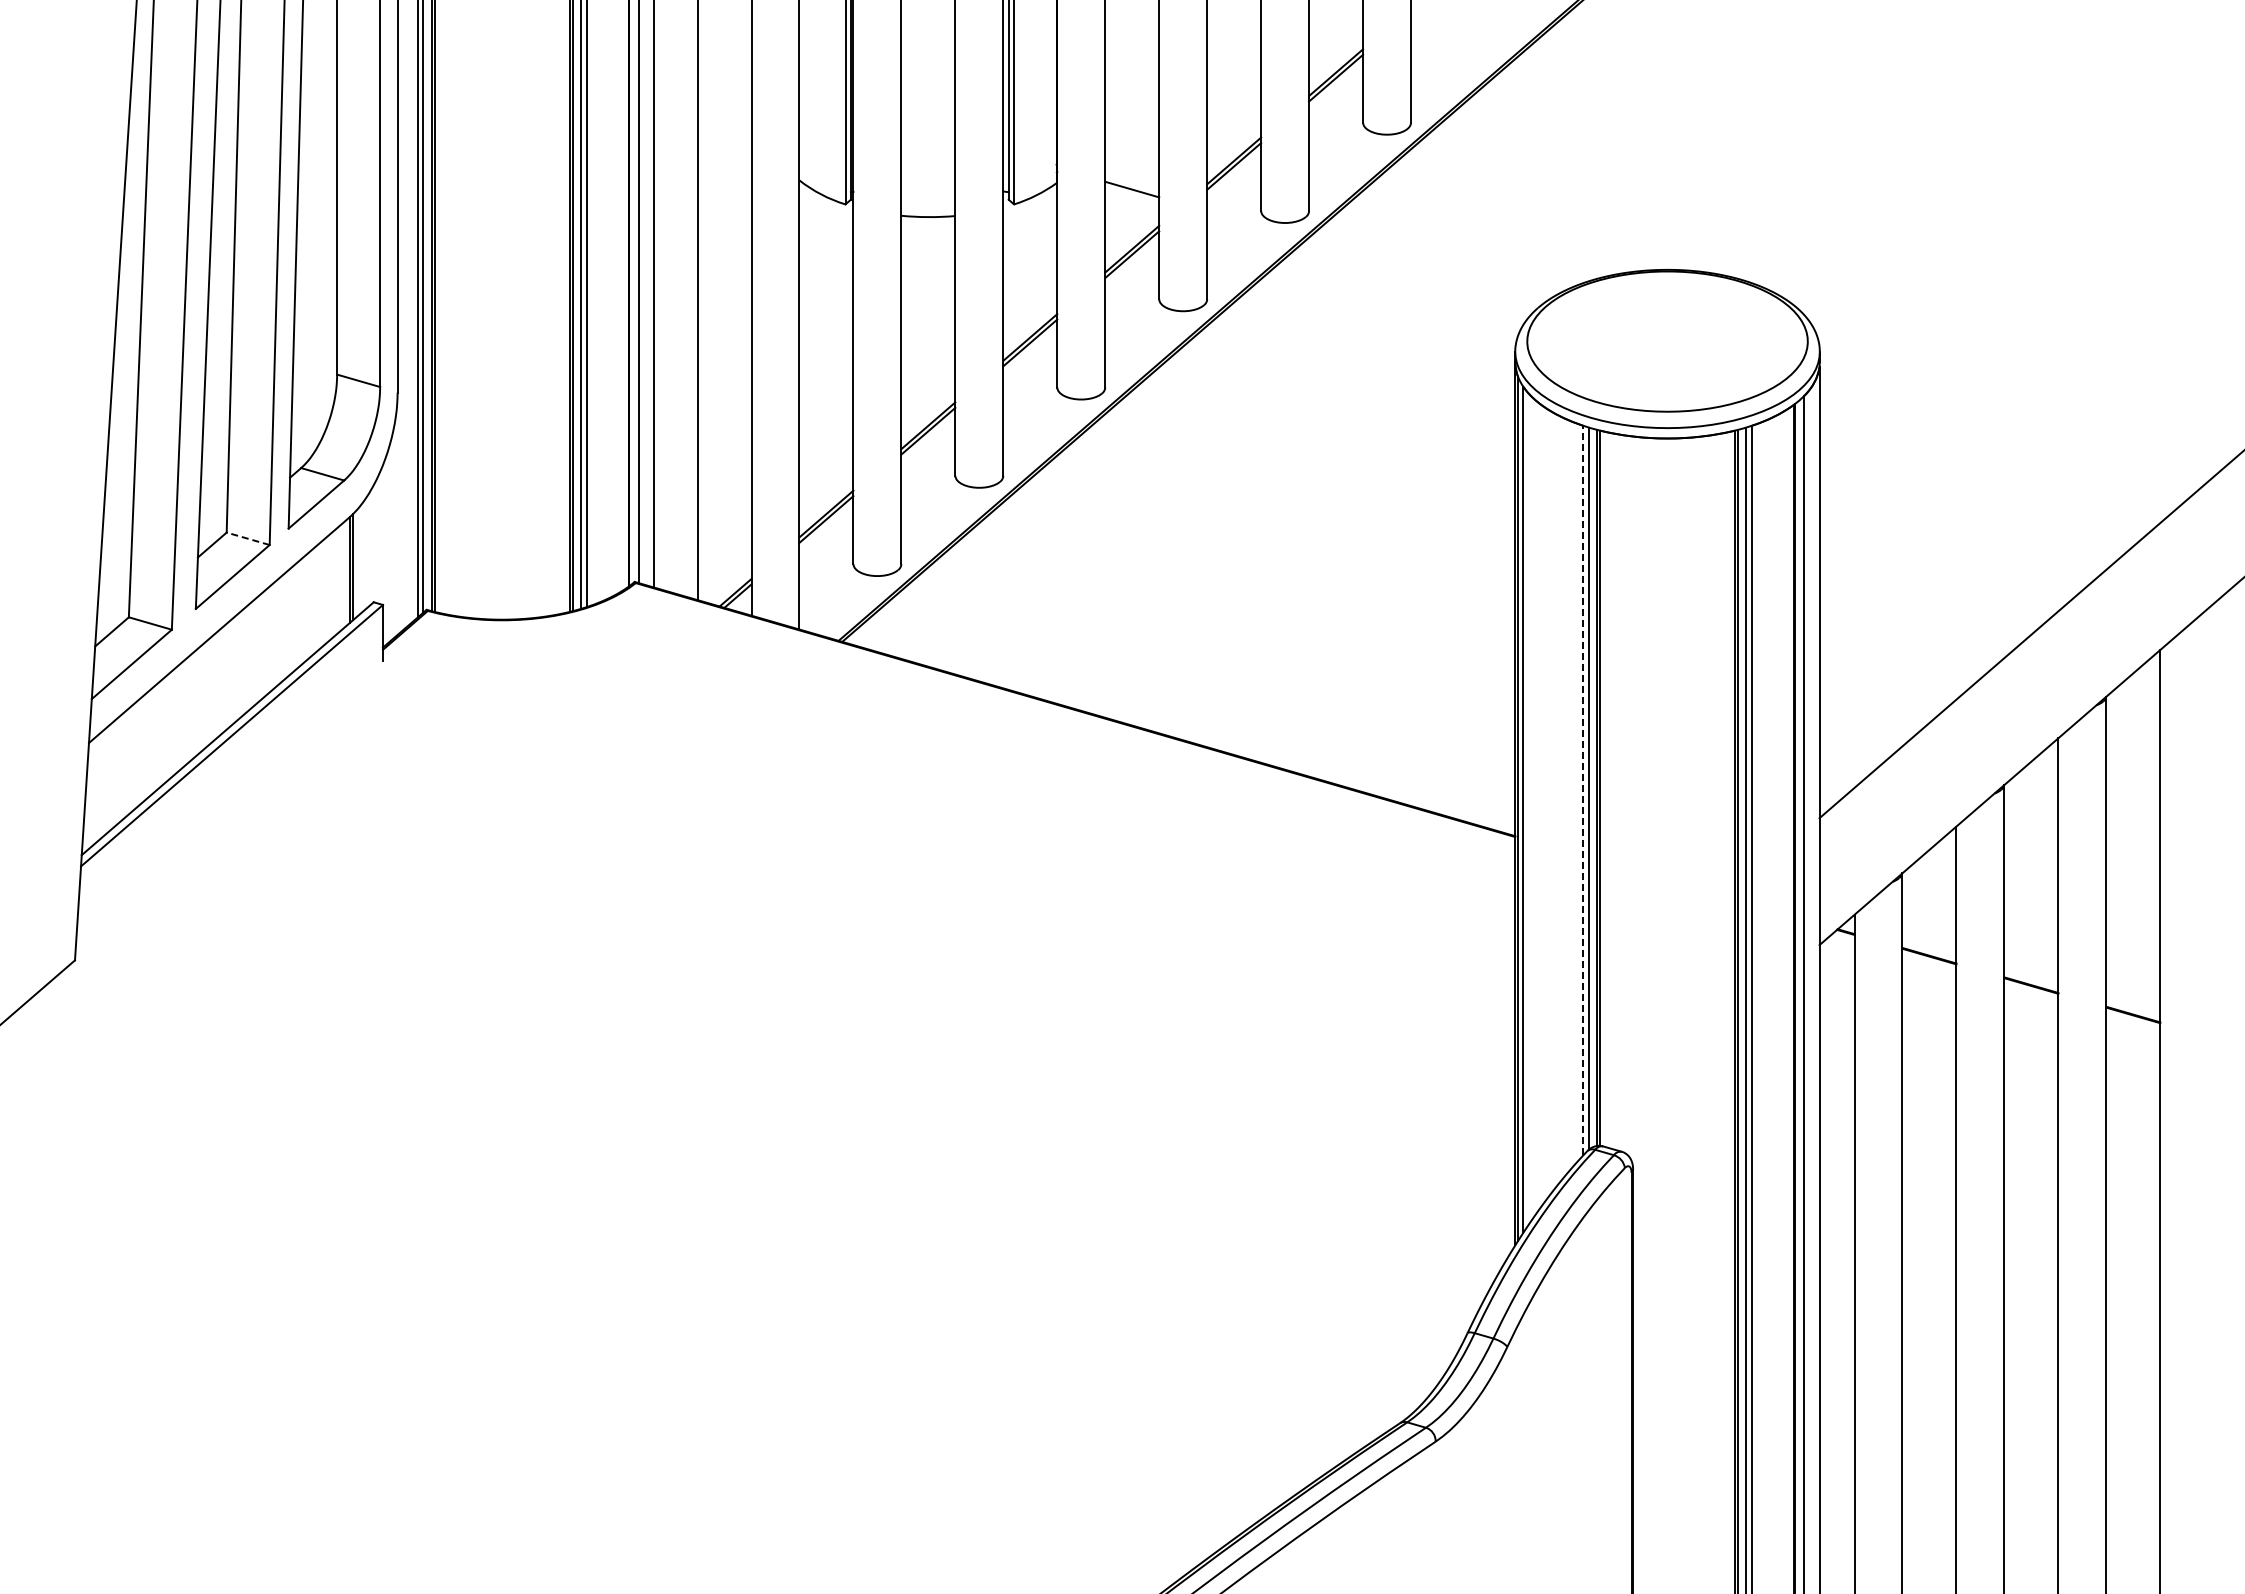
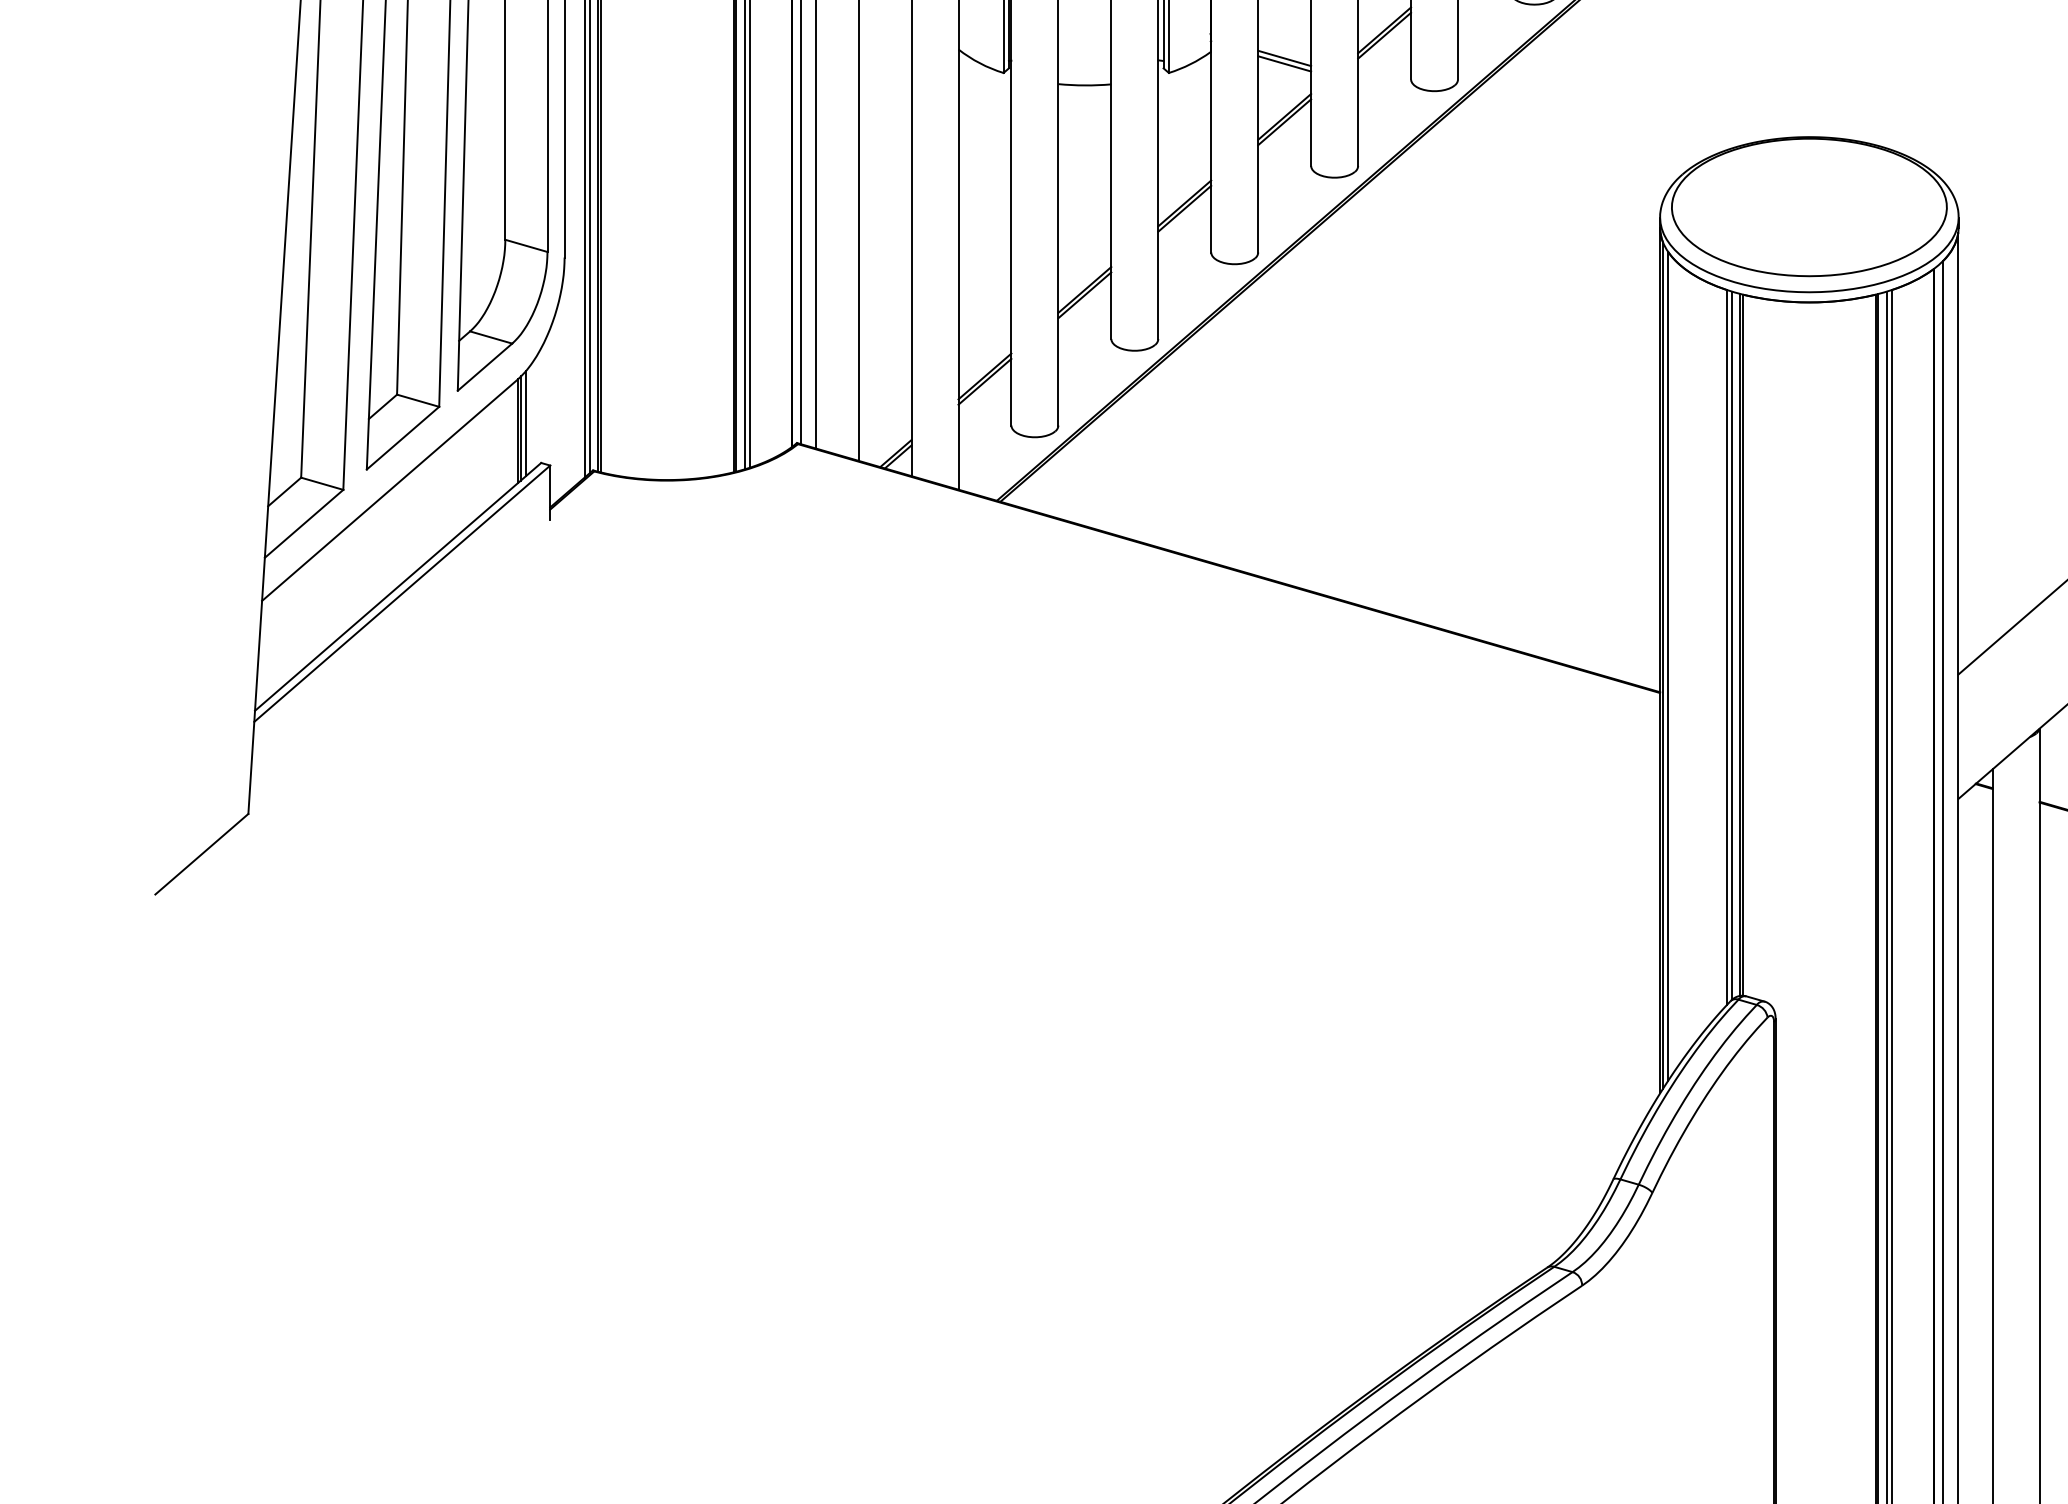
line: (1132, 194) -> (1284, 63), added
line: (247, 538) -> (417, 400), dashed -> solid
line: (357, 562) -> (525, 423), added
line: (1583, 790) -> (1727, 647), dashed -> solid

